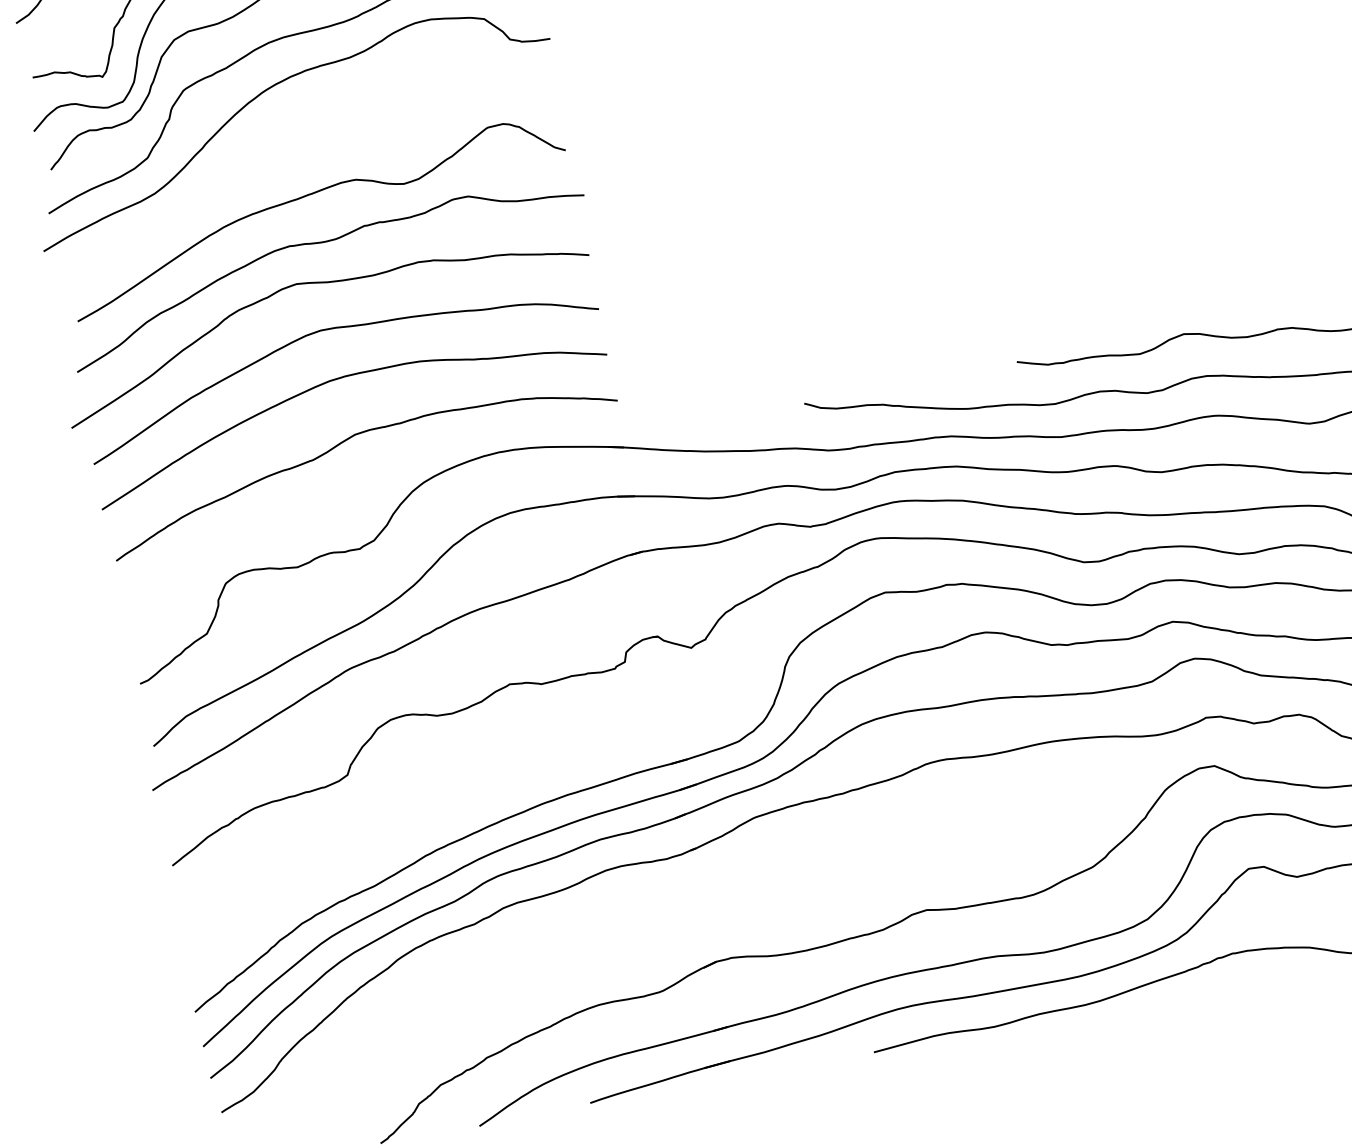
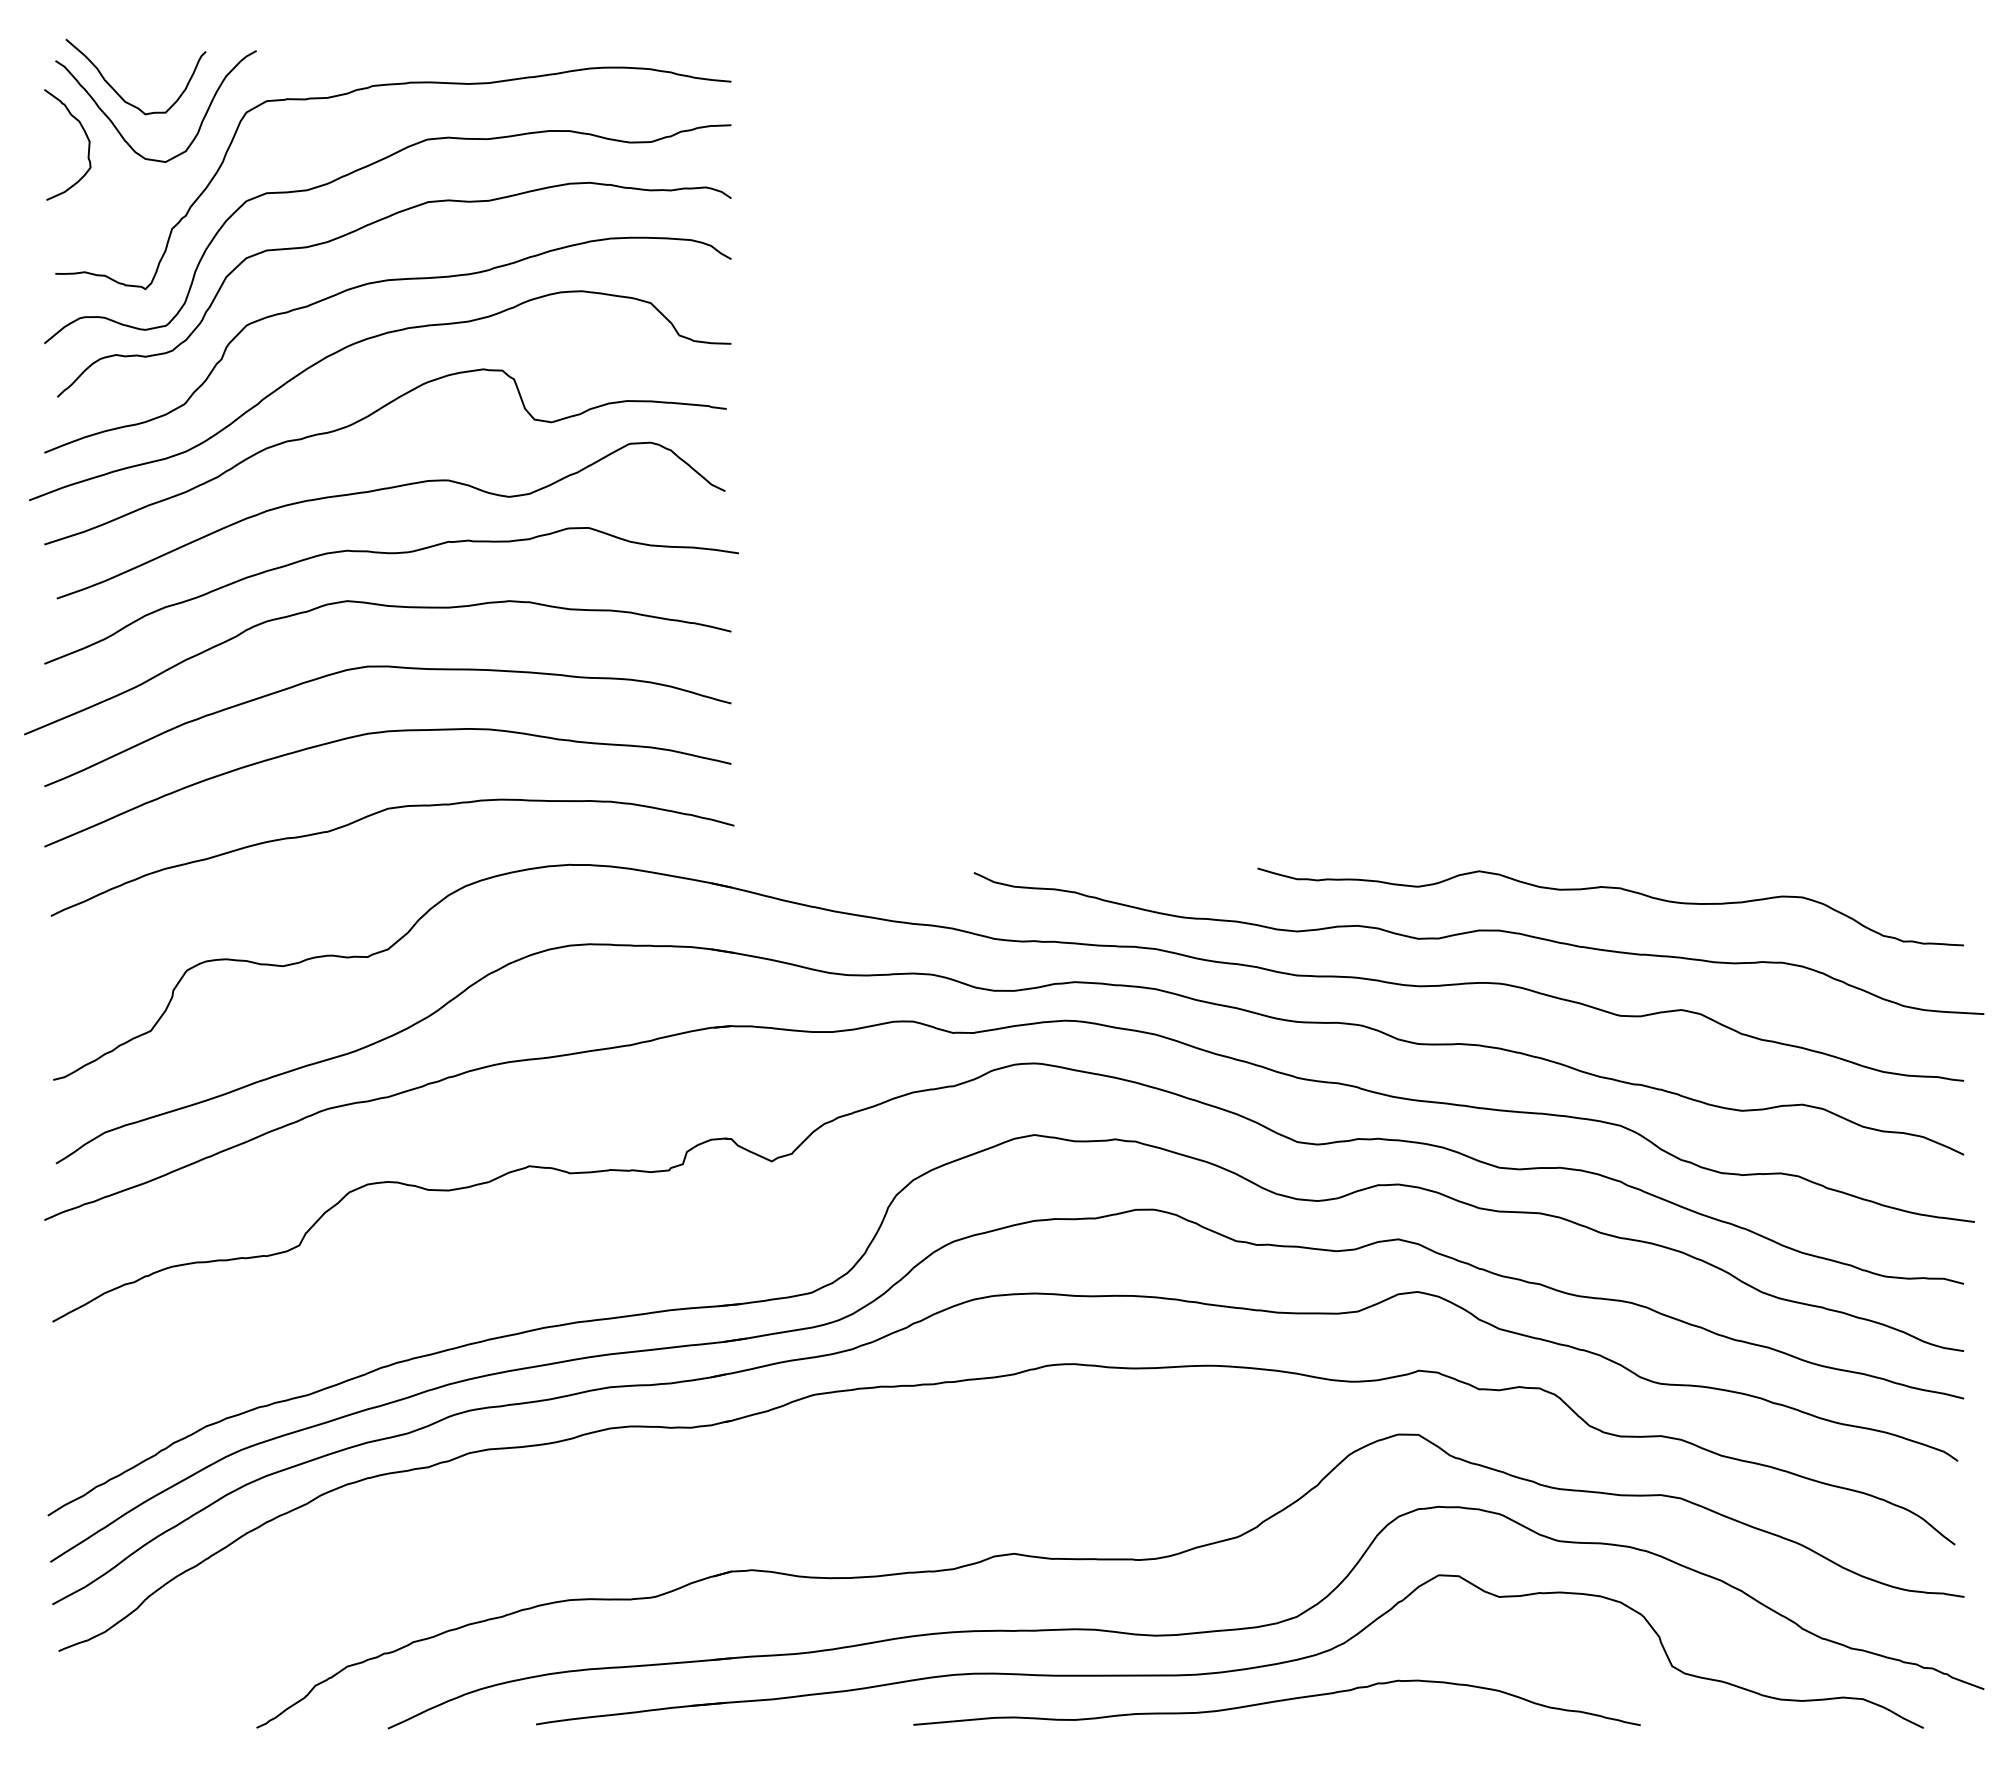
curve: (286, 144) -> (366, 418), added

